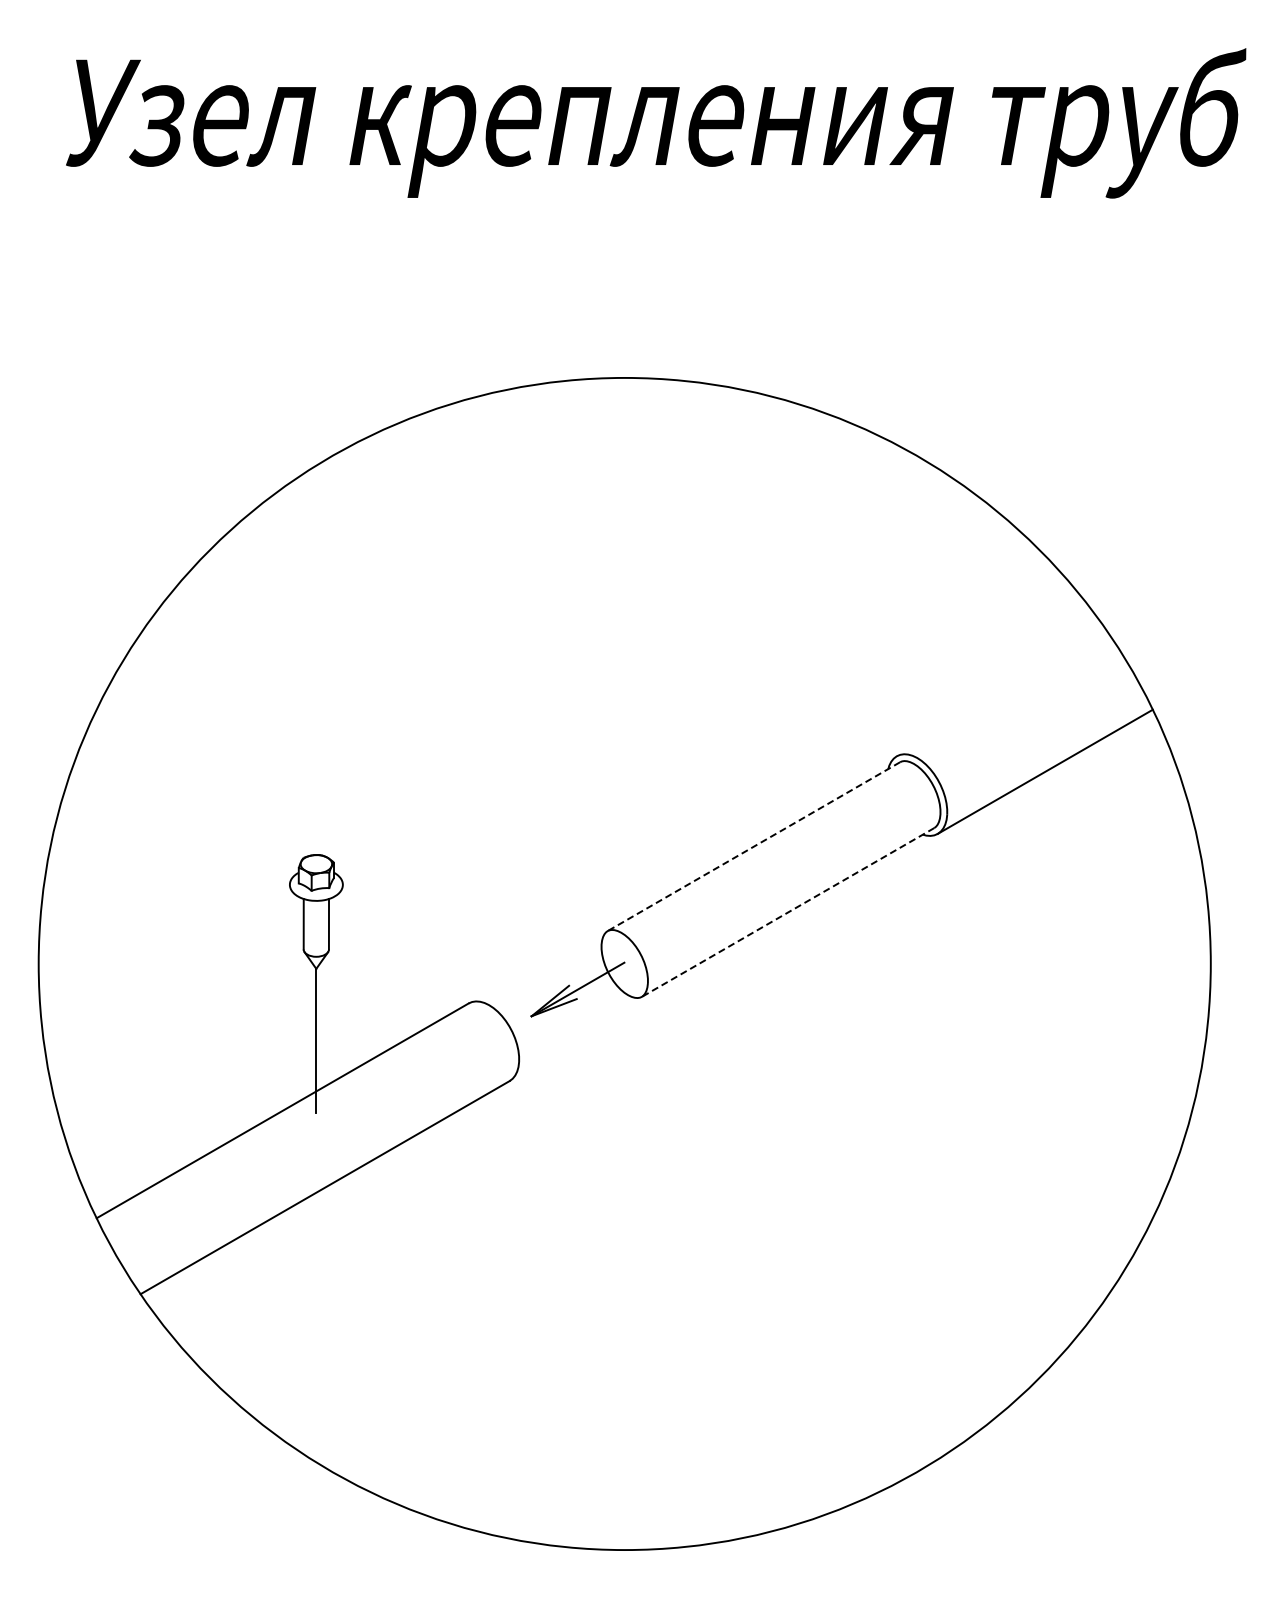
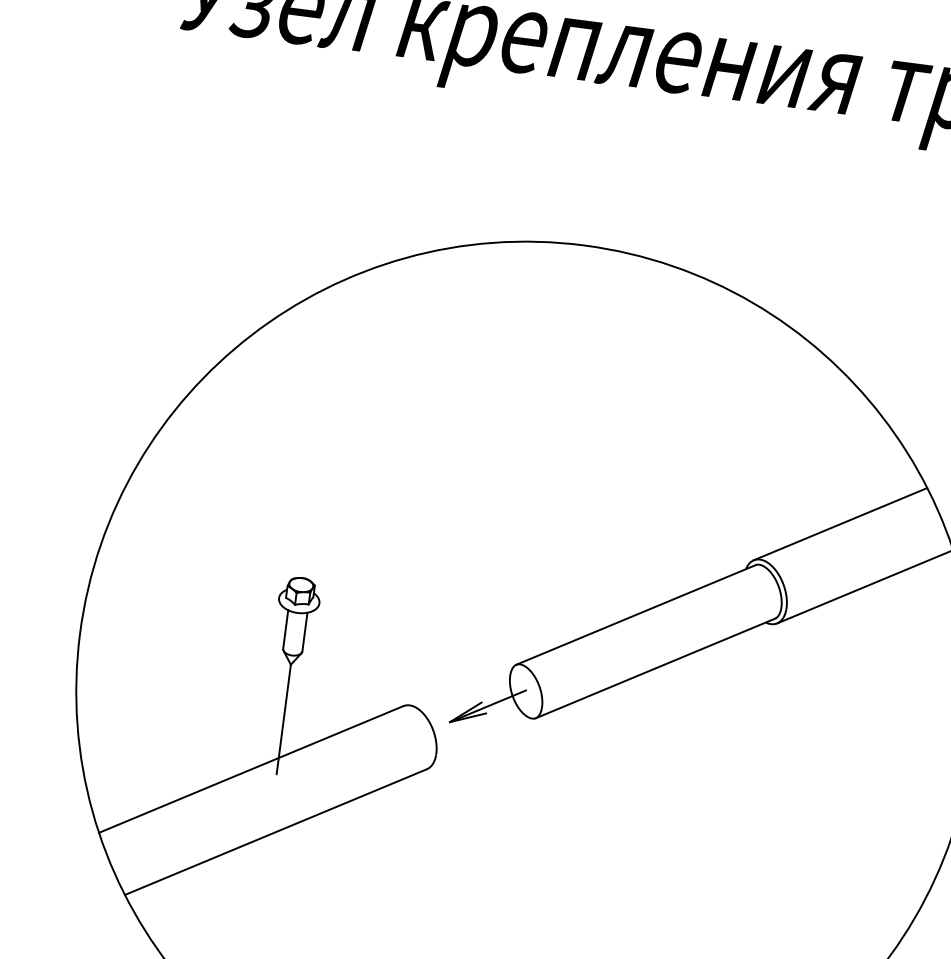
line: (1002, 694) -> (840, 523), added
line: (753, 846) -> (635, 614), dashed -> solid
line: (788, 912) -> (655, 668), dashed -> solid

